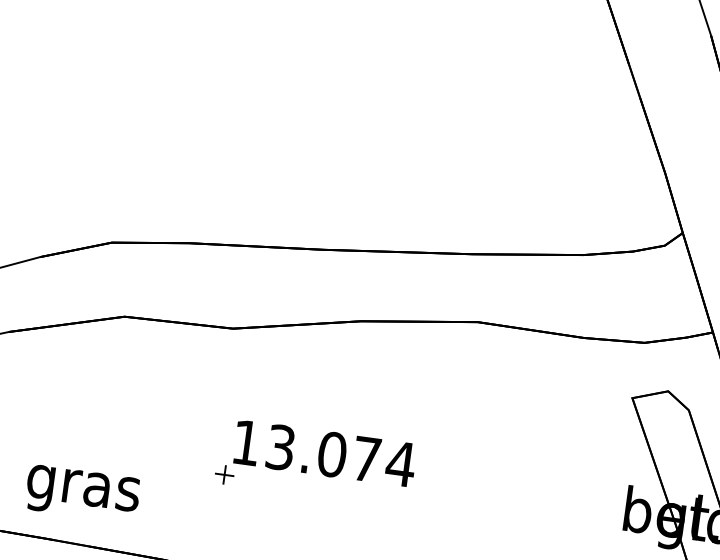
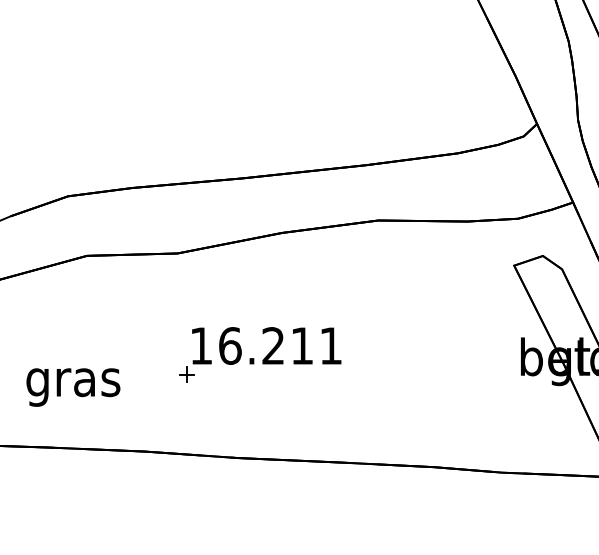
text: (340, 455) -> (280, 345), 13.074 -> 16.211
text: (82, 493) -> (73, 387), moved

